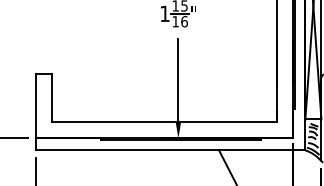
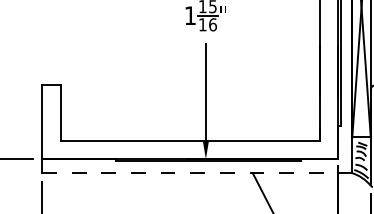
line: (171, 150) -> (197, 173), solid -> dashed

